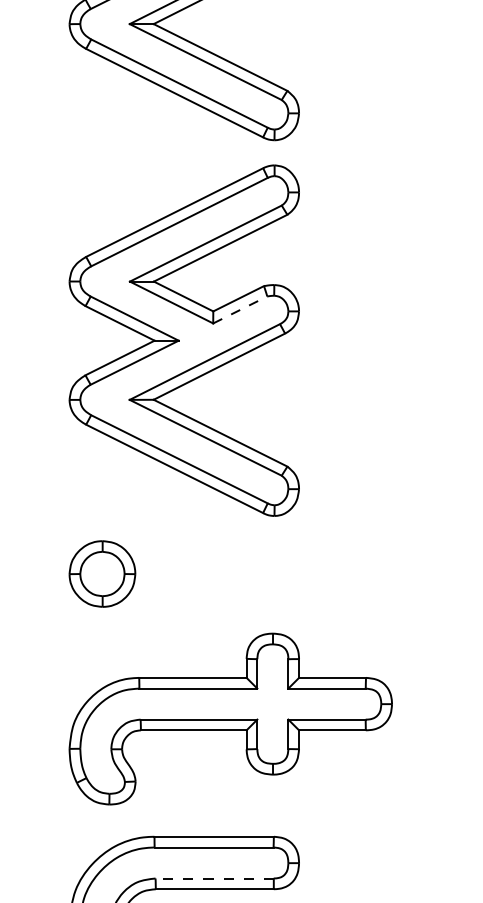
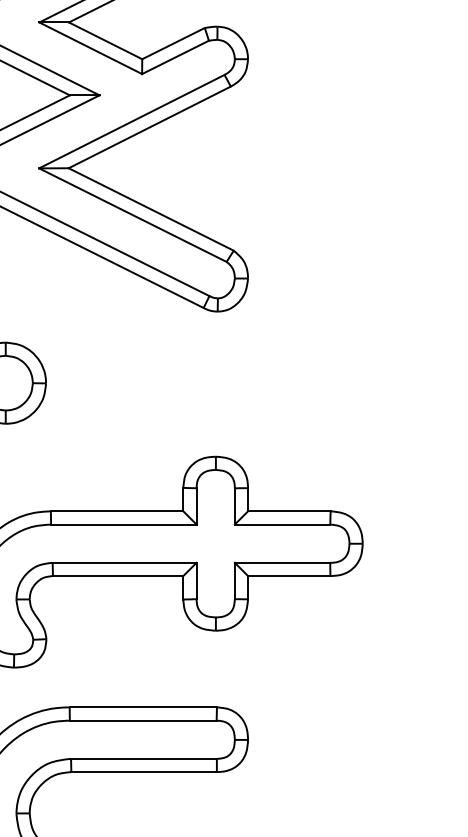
line: (240, 309) -> (175, 56), dashed -> solid
line: (214, 878) -> (143, 758), dashed -> solid

